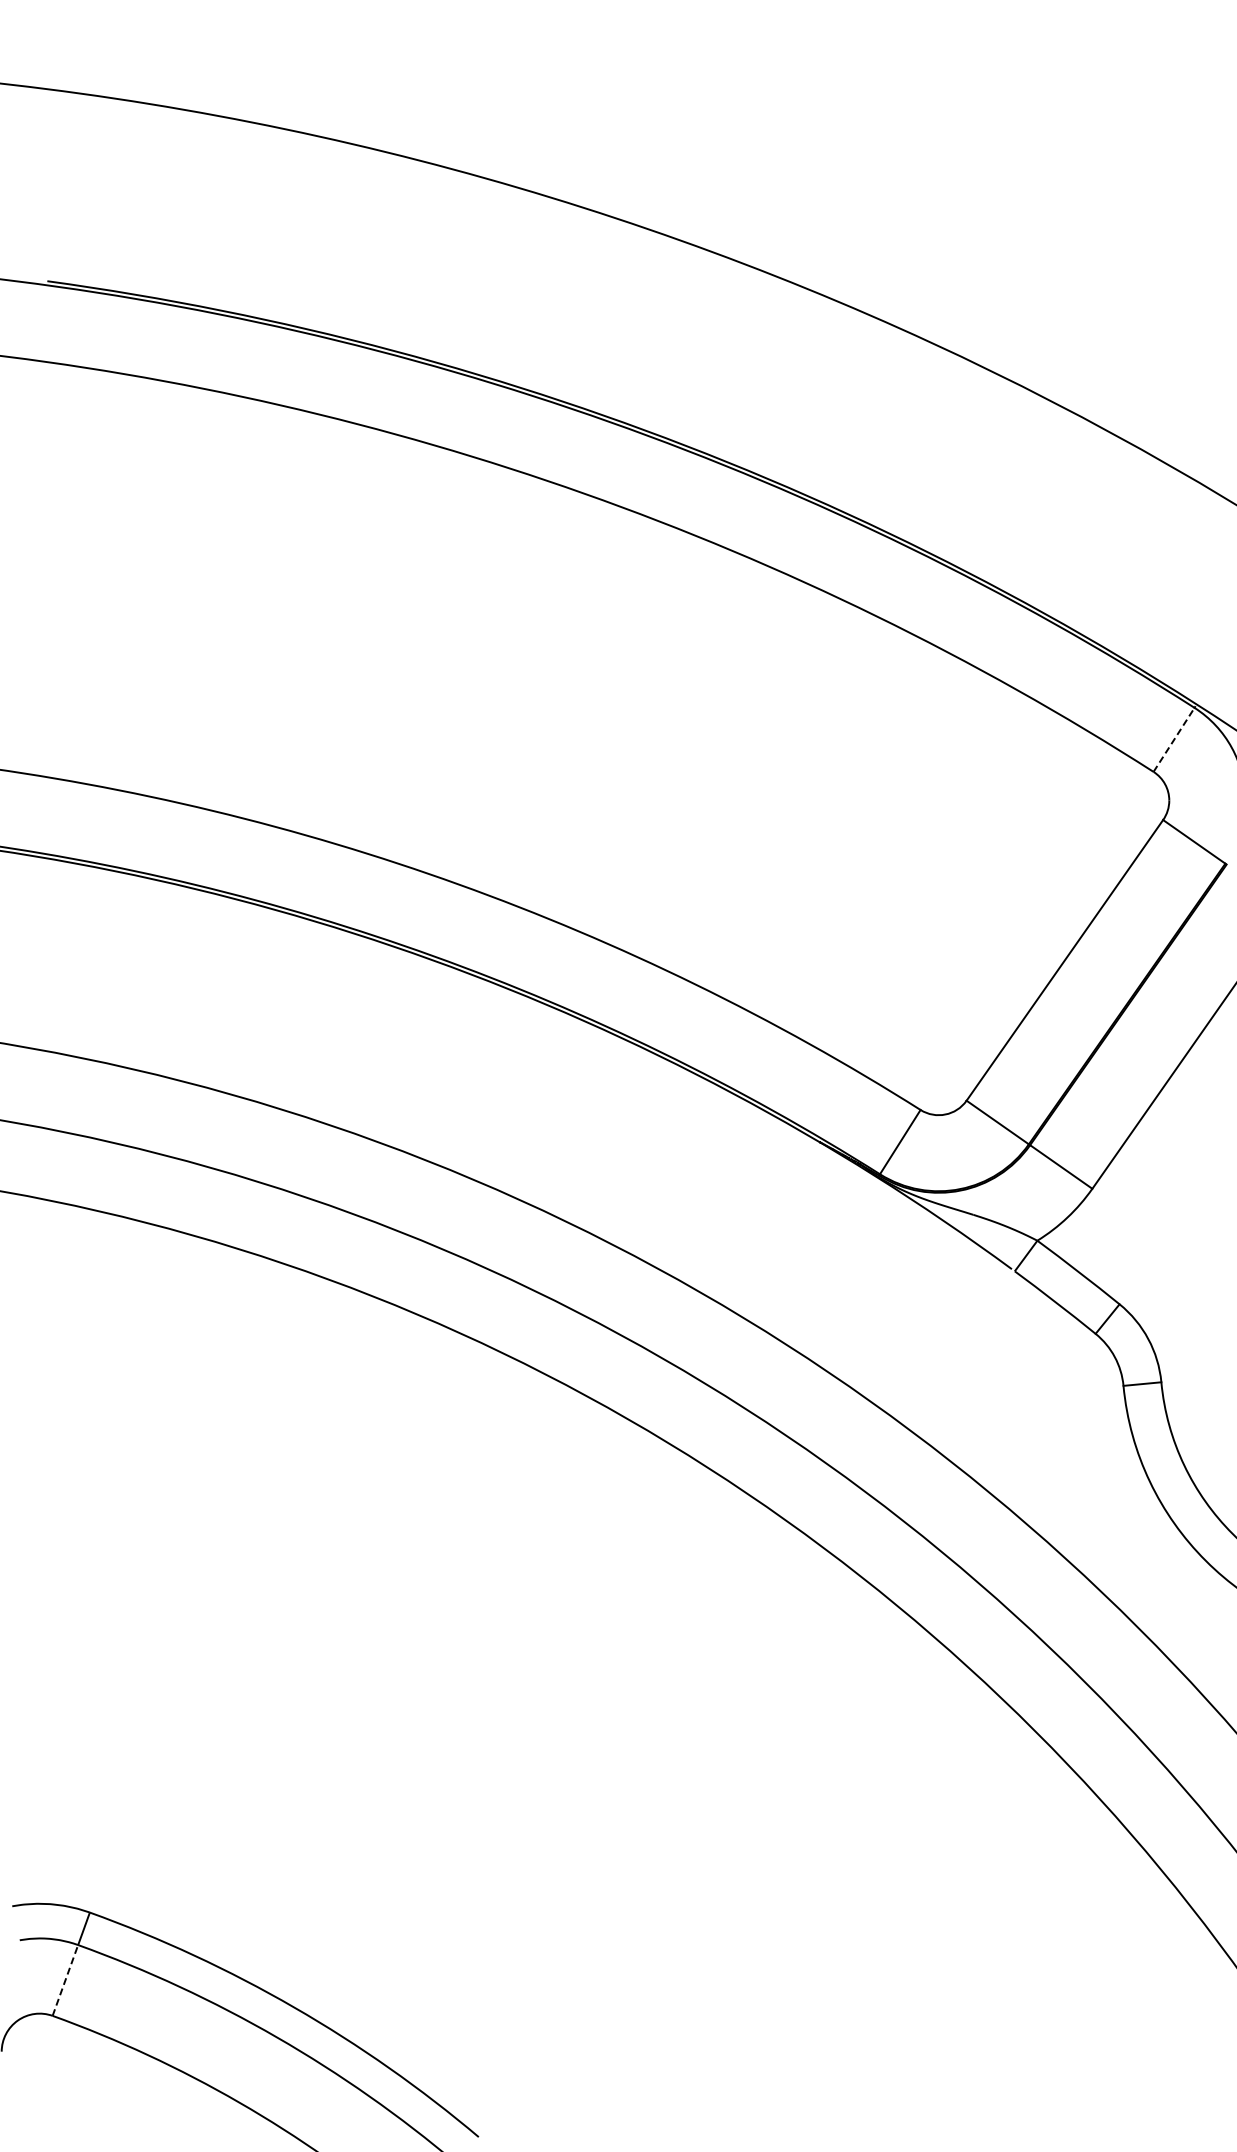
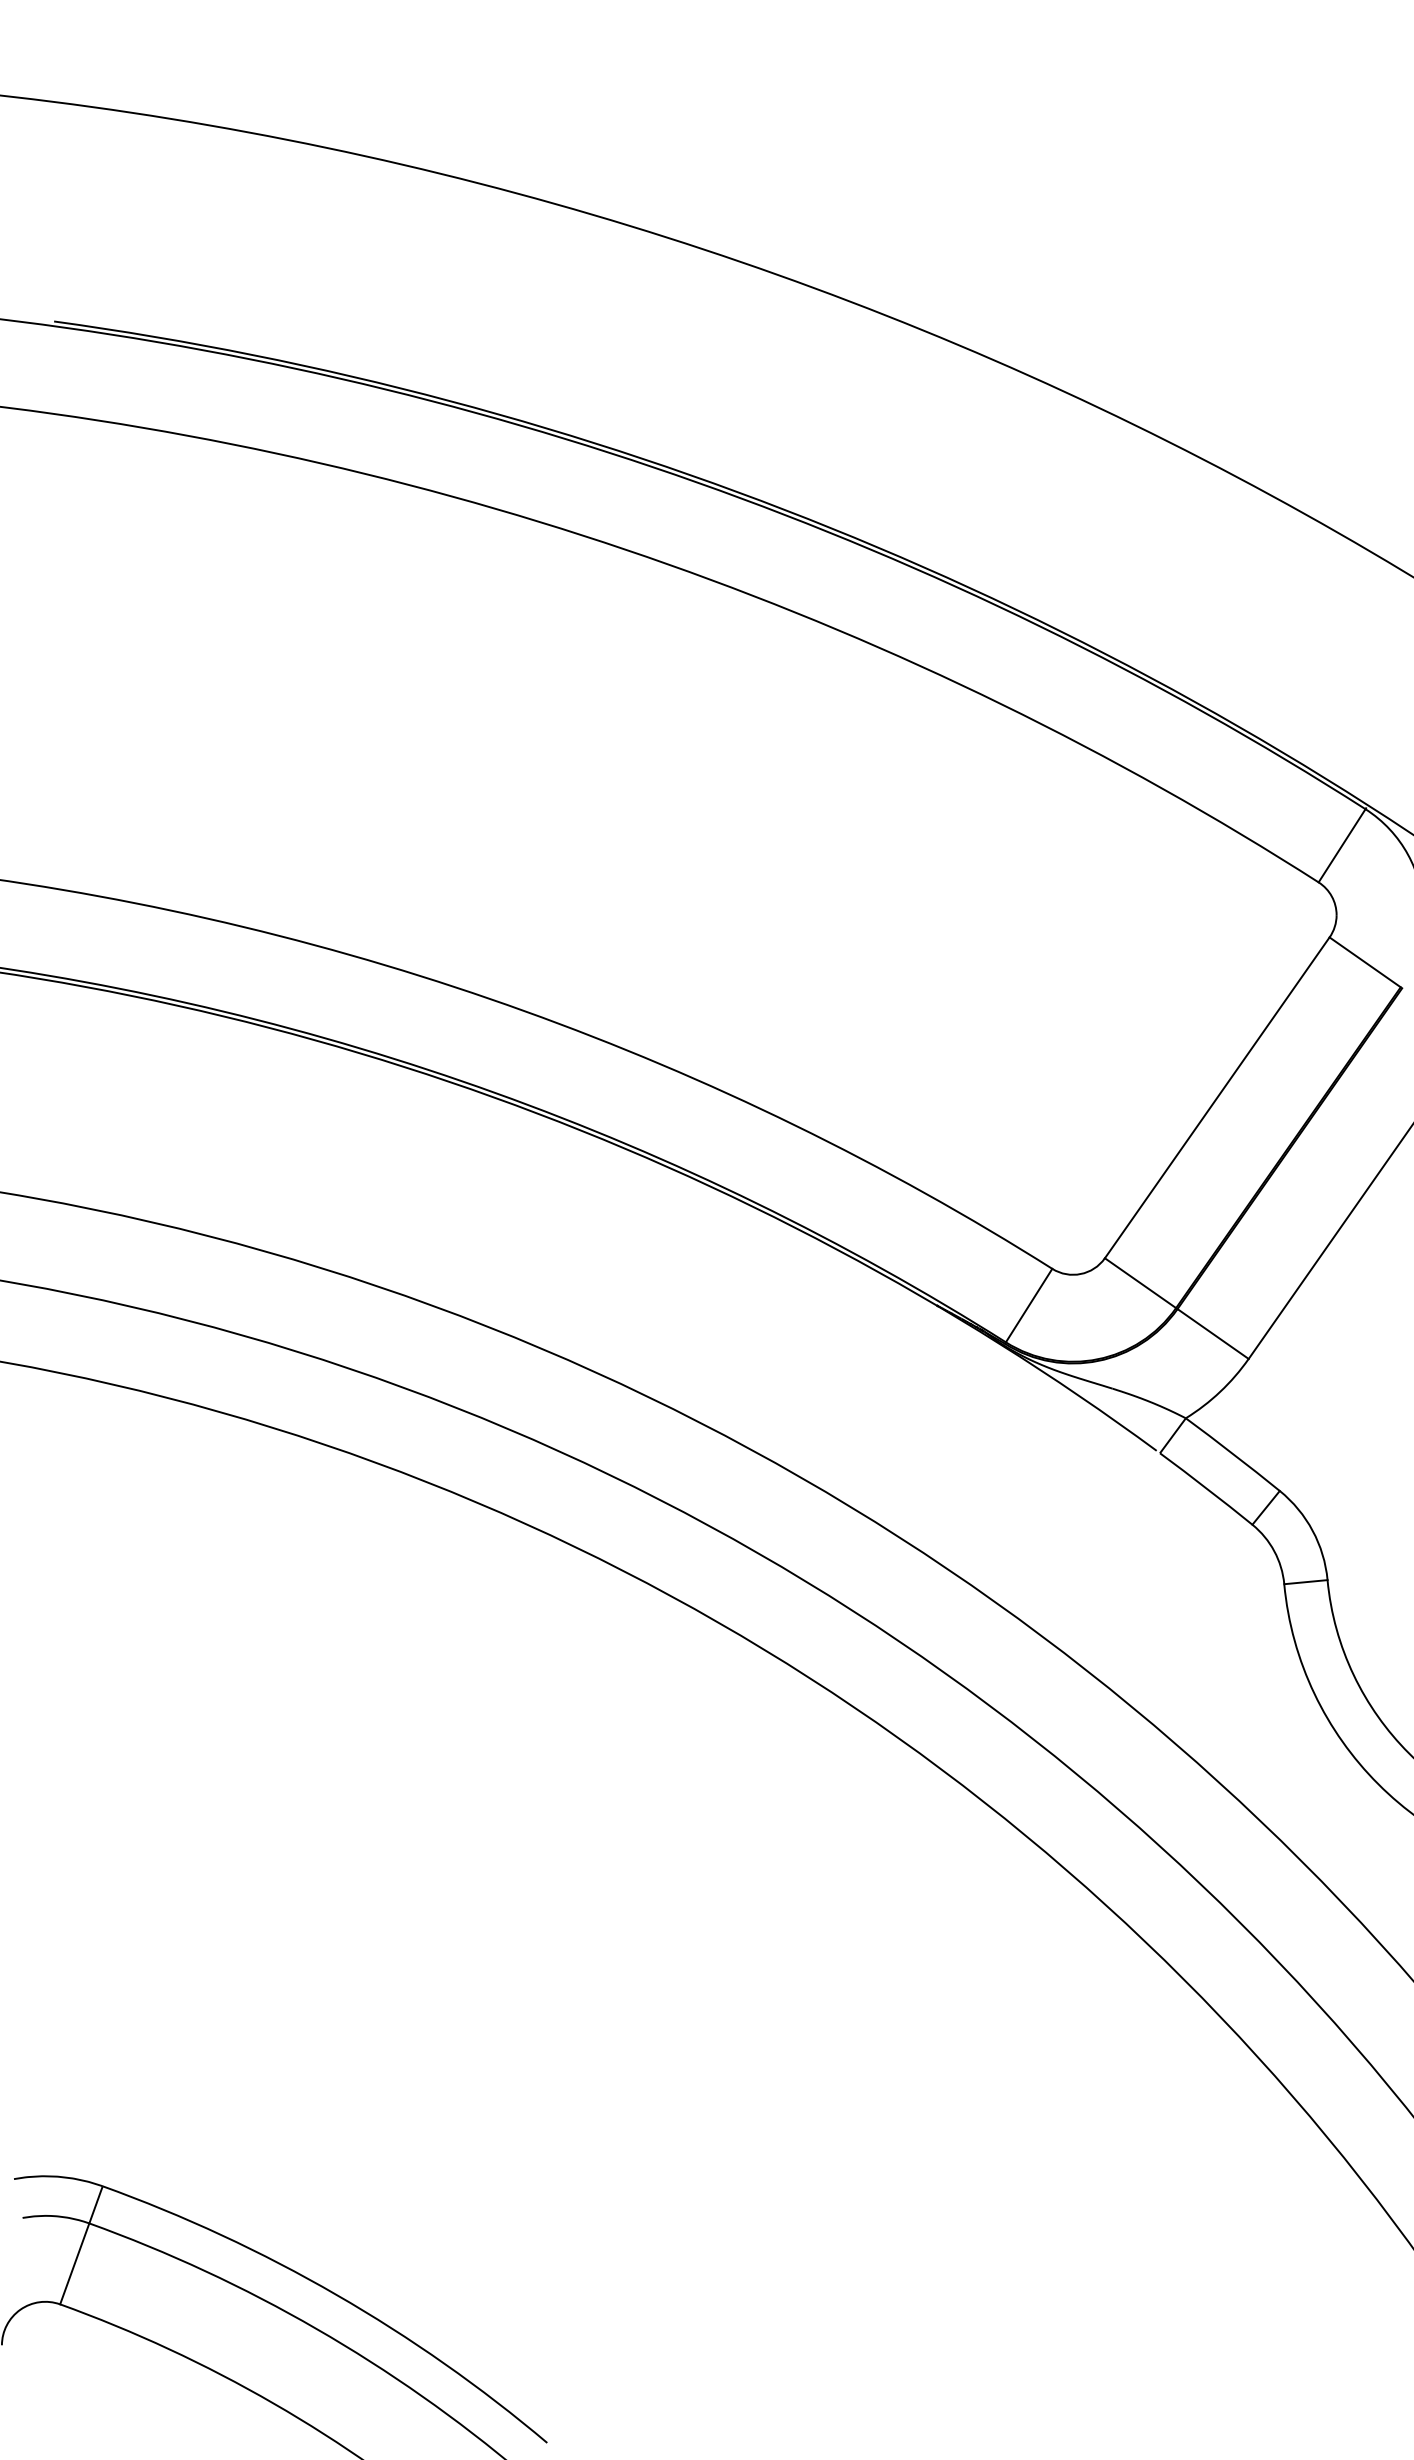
line: (1174, 739) -> (1342, 845), dashed -> solid
line: (65, 1980) -> (74, 2263), dashed -> solid

